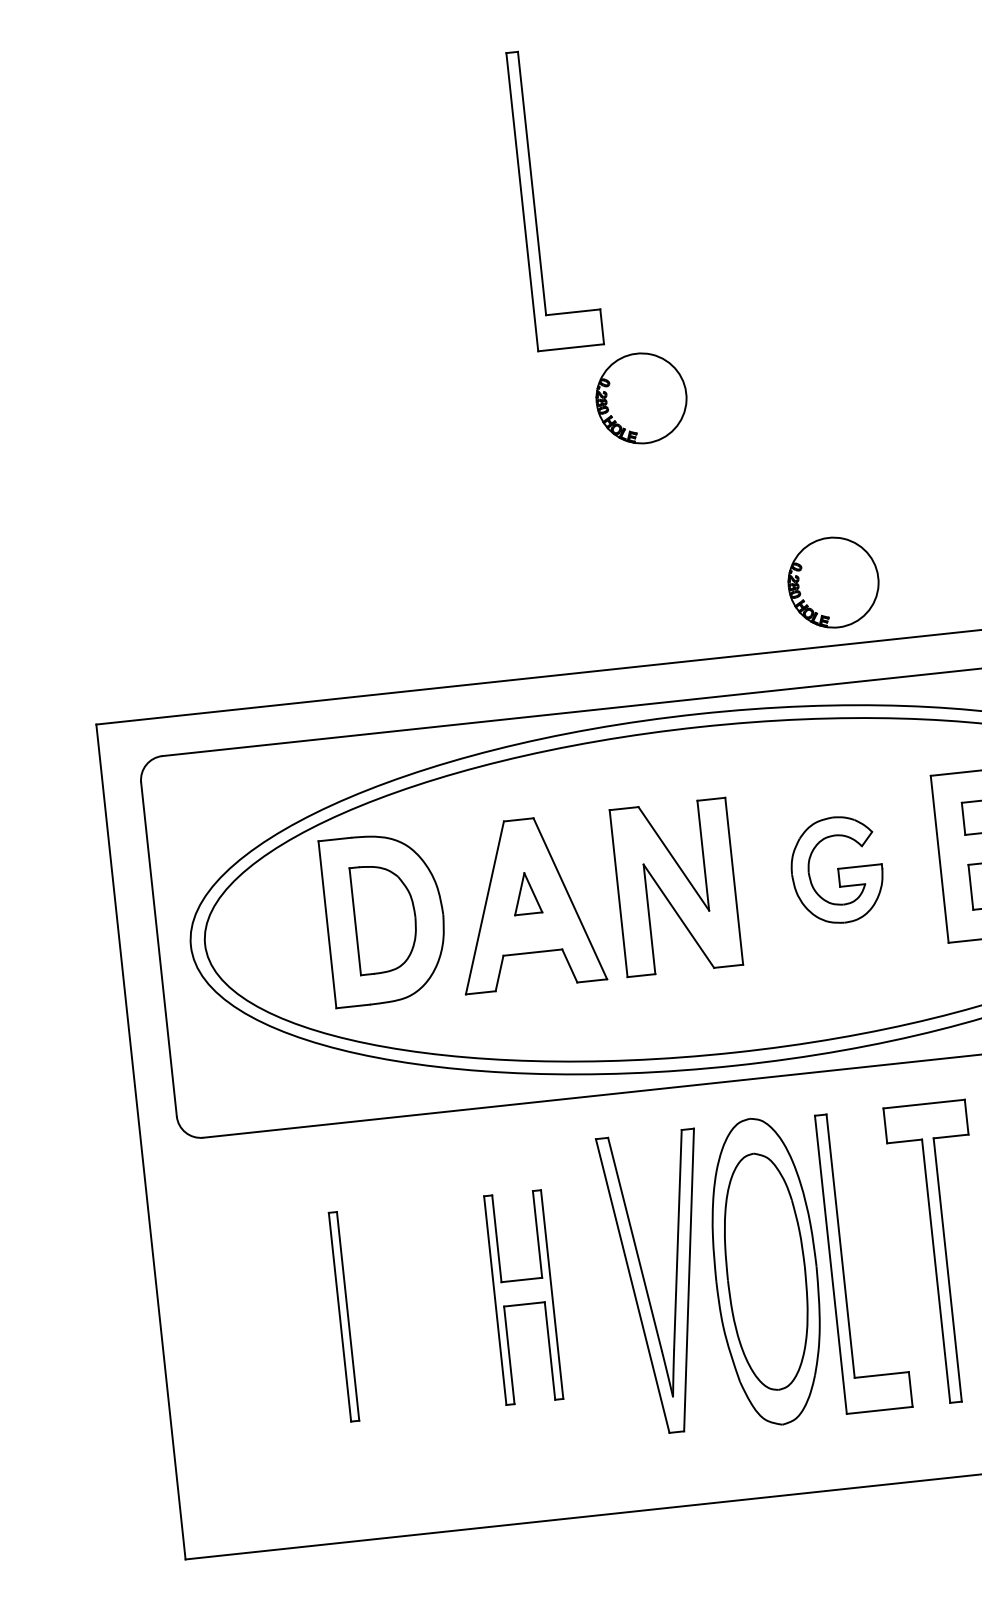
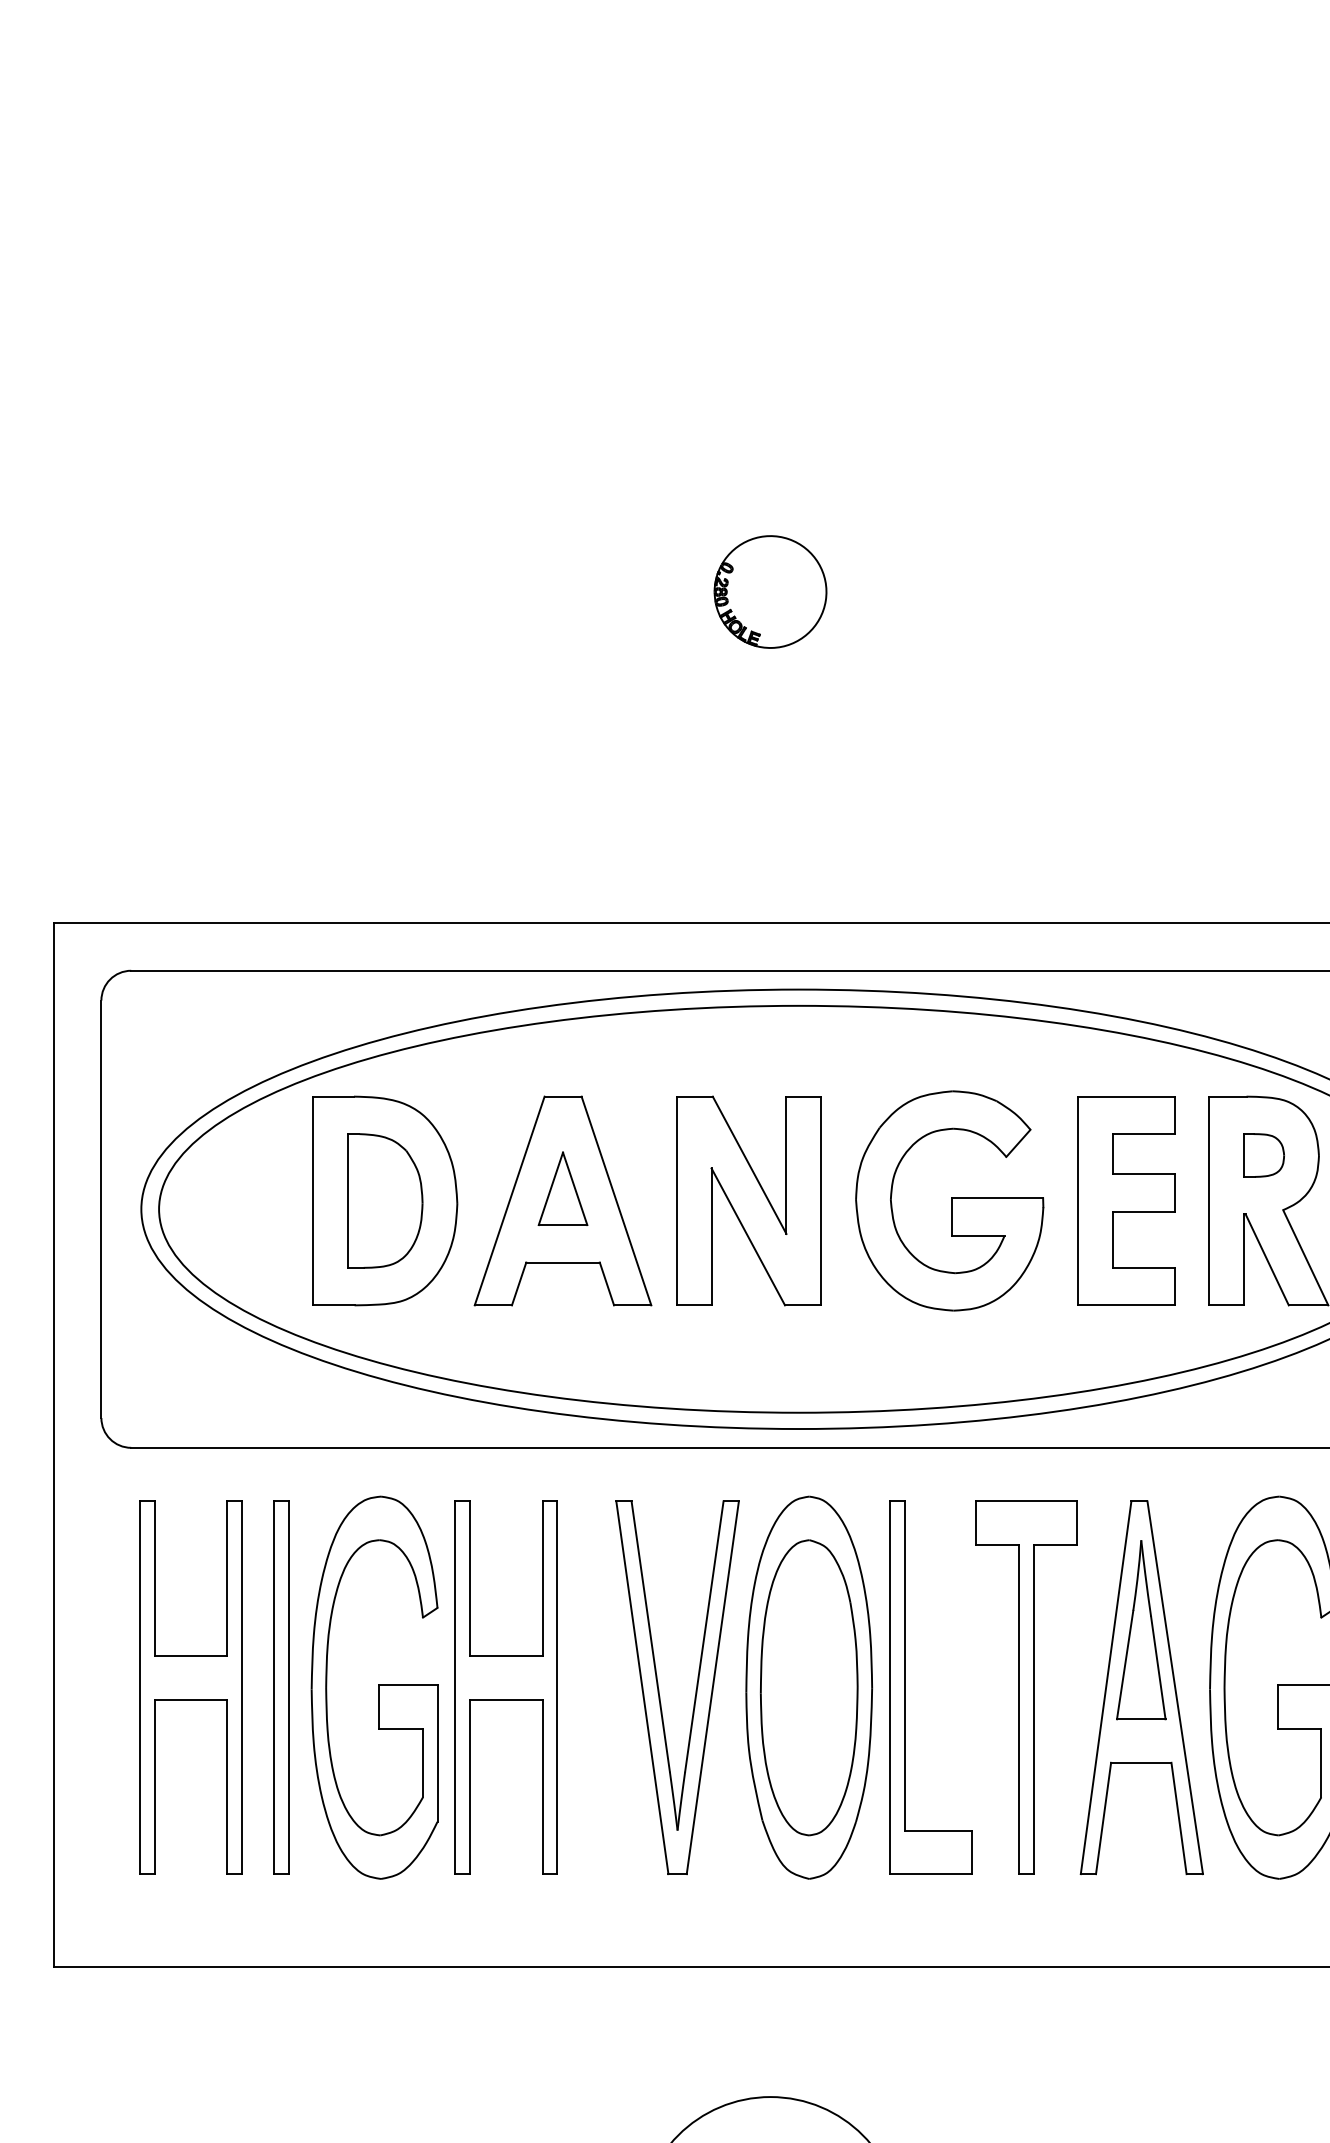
part: (534, 200) -> (664, 333), removed
part: (833, 582) -> (983, 844), removed
part: (836, 869) -> (949, 1200), size x1.67
part: (526, 893) -> (562, 1188), size x1.43
part: (523, 1297) -> (505, 1687), size x1.43
part: (418, 1308) -> (374, 1687), added
part: (343, 1316) -> (281, 1687), size x1.43
part: (271, 1324) -> (190, 1687), added

